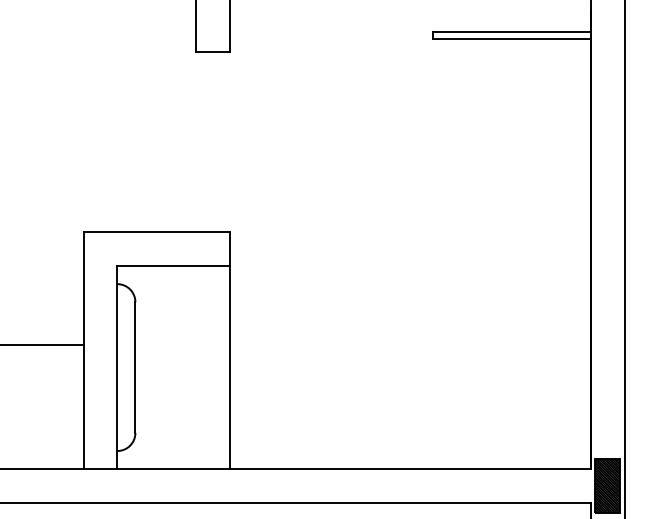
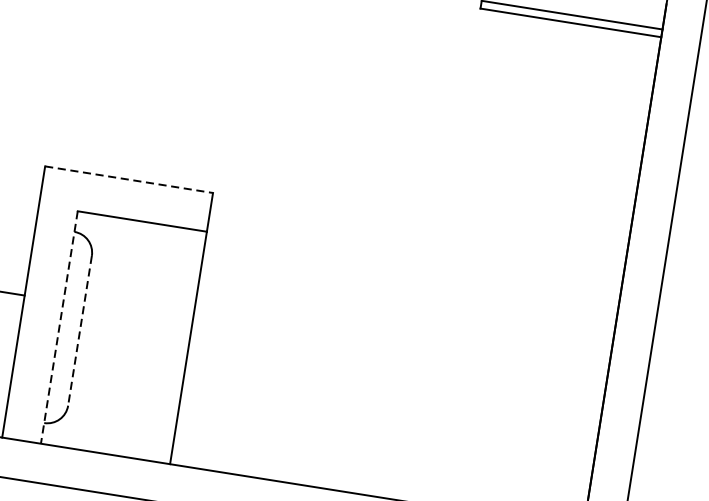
line: (157, 232) -> (129, 180), solid -> dashed
line: (117, 368) -> (59, 328), solid -> dashed
line: (135, 368) -> (79, 331), solid -> dashed

